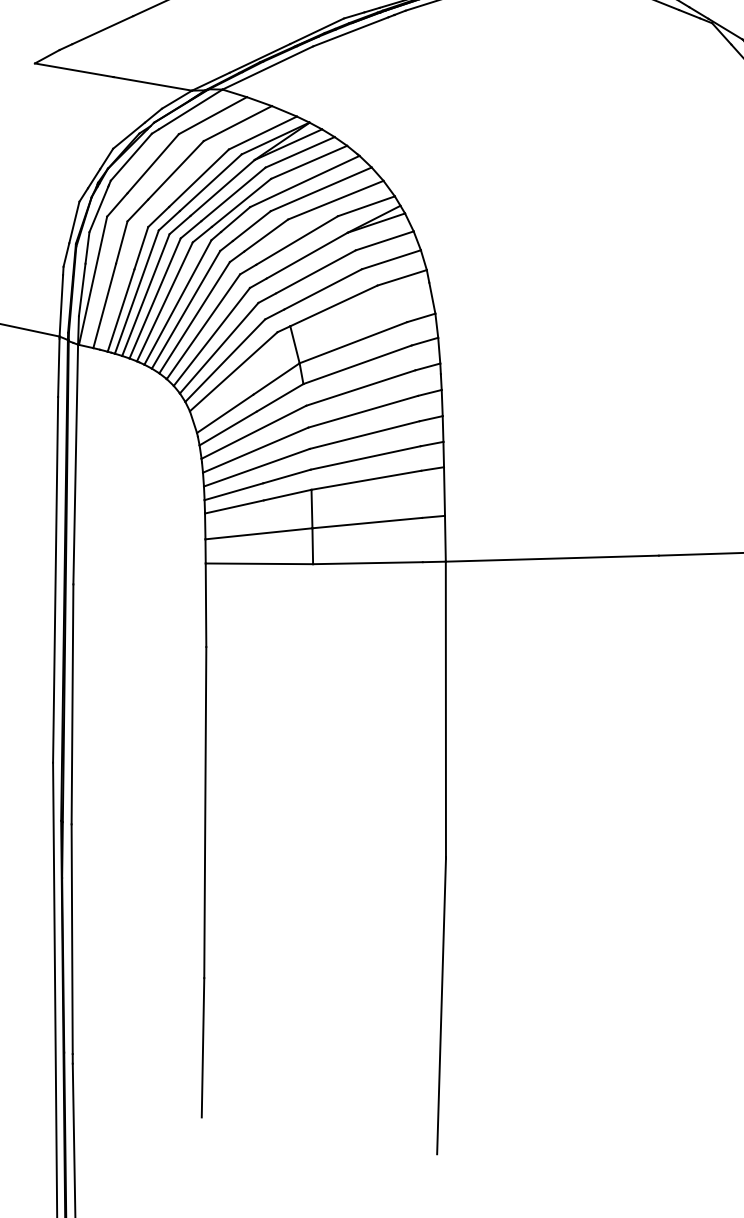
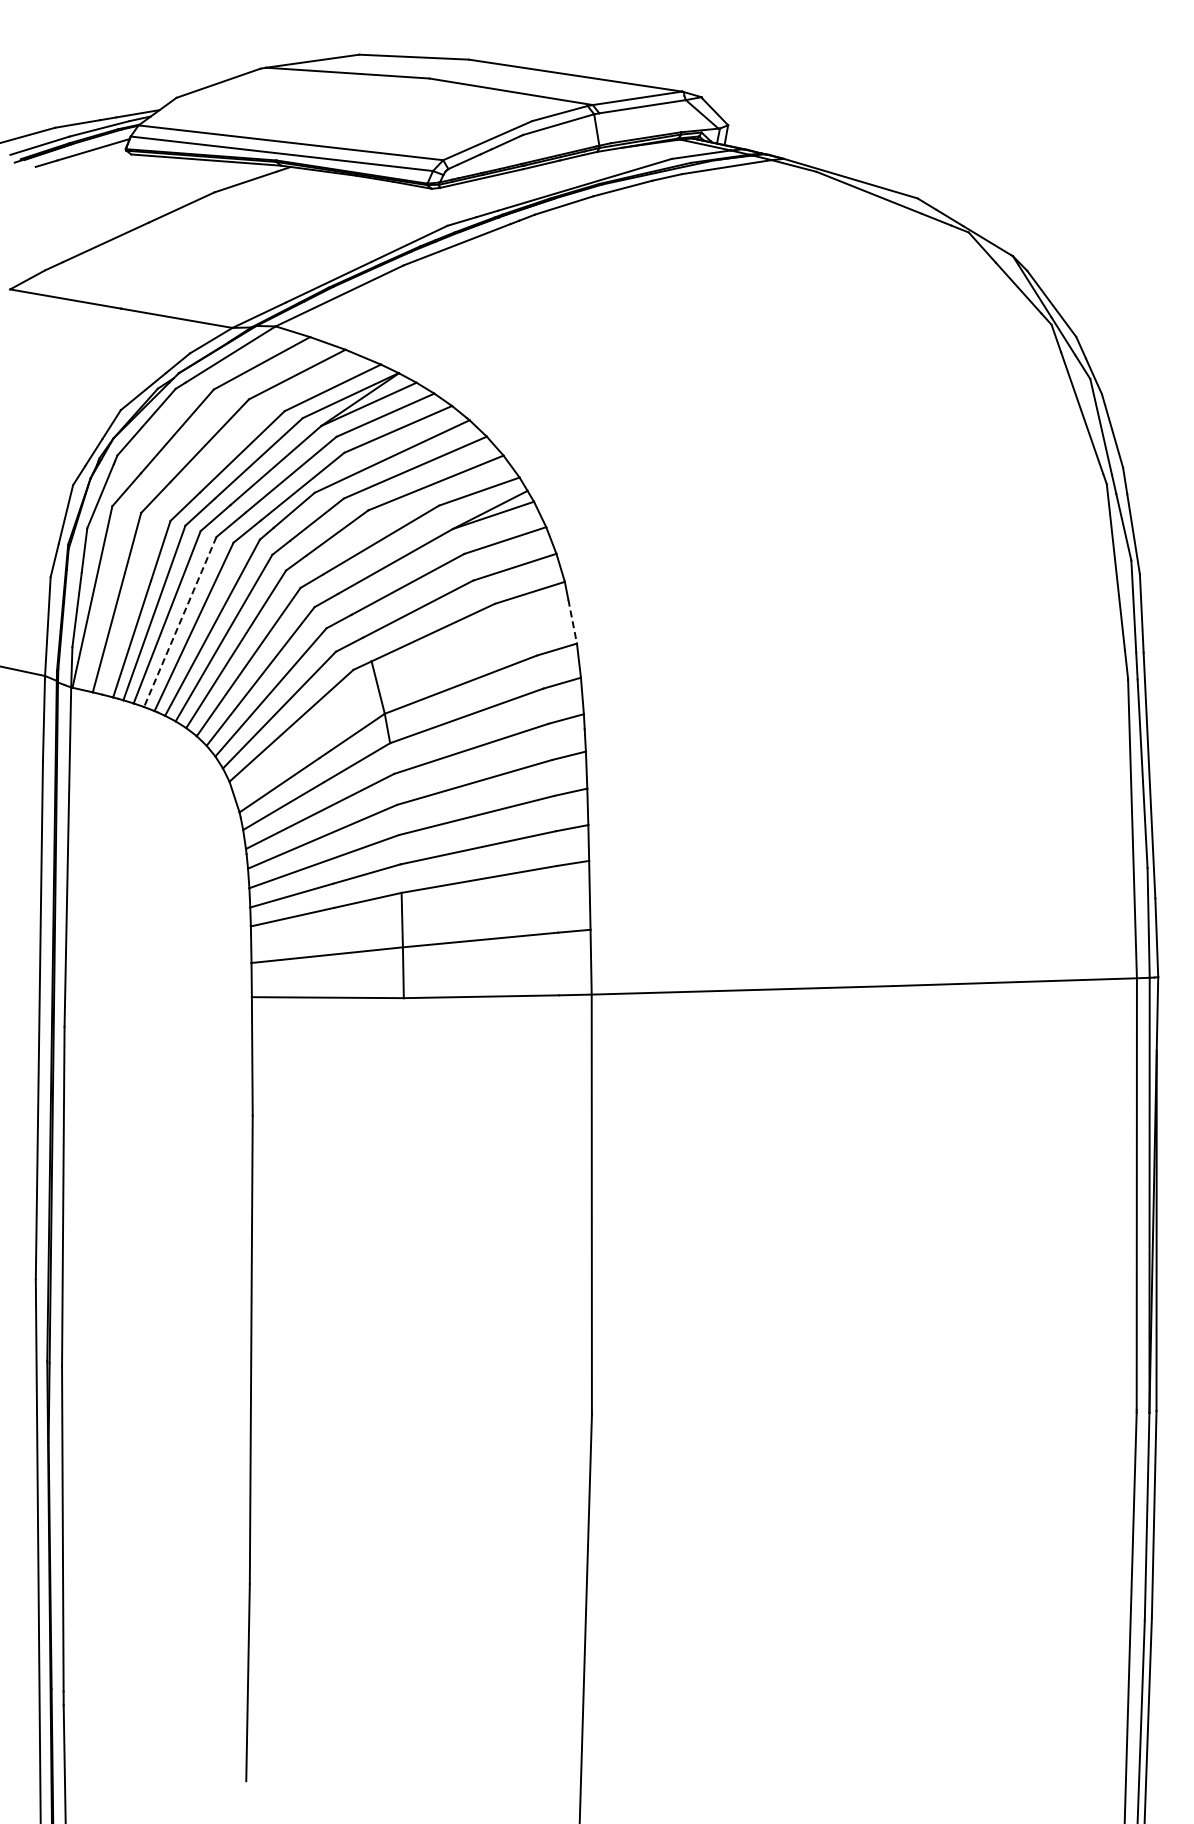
line: (155, 298) -> (180, 622), solid -> dashed
line: (432, 298) -> (572, 622), solid -> dashed

